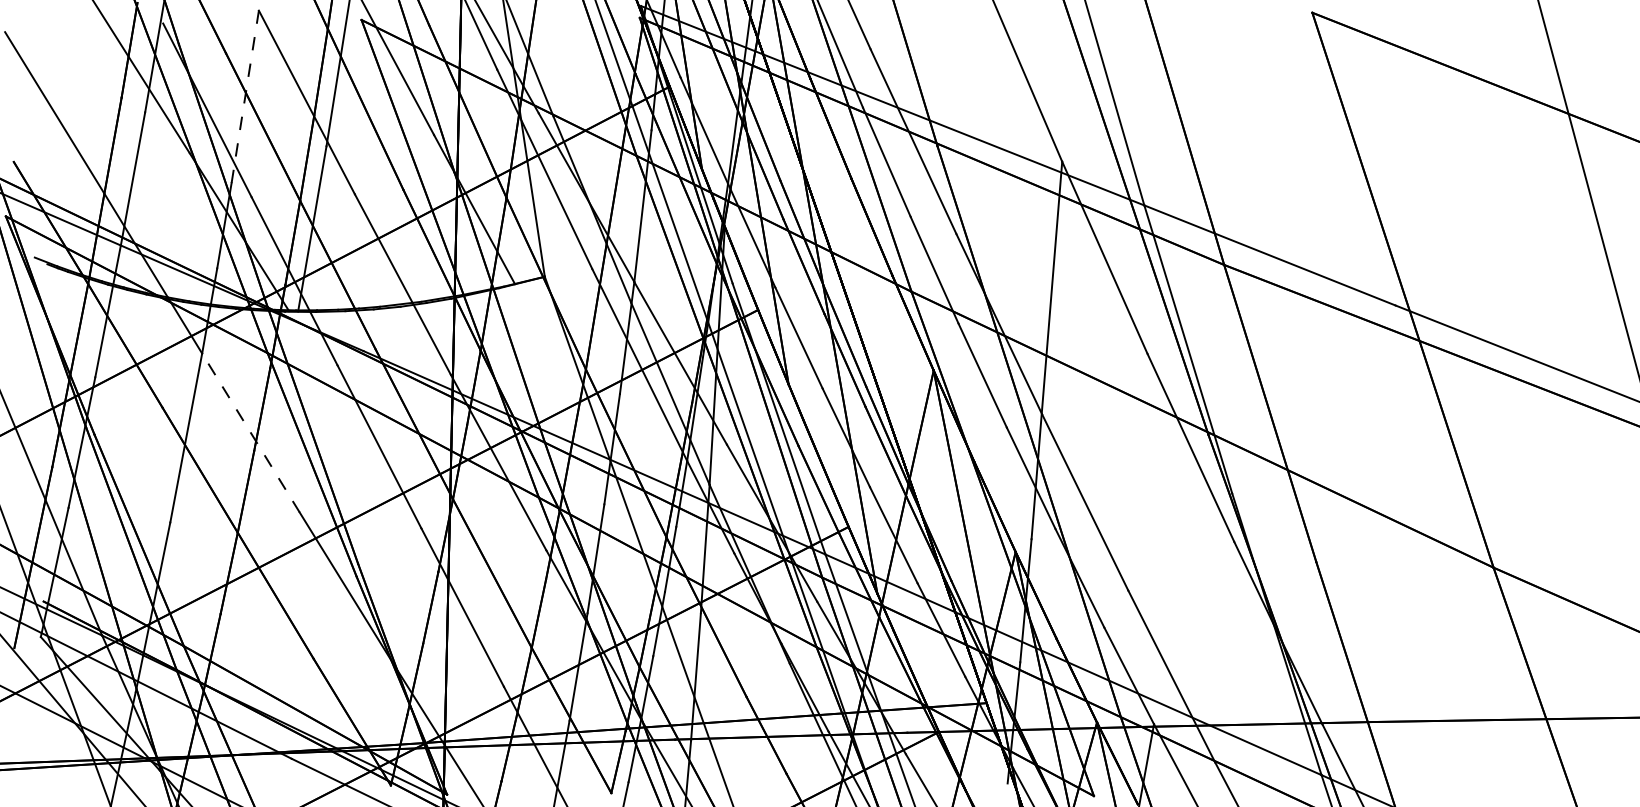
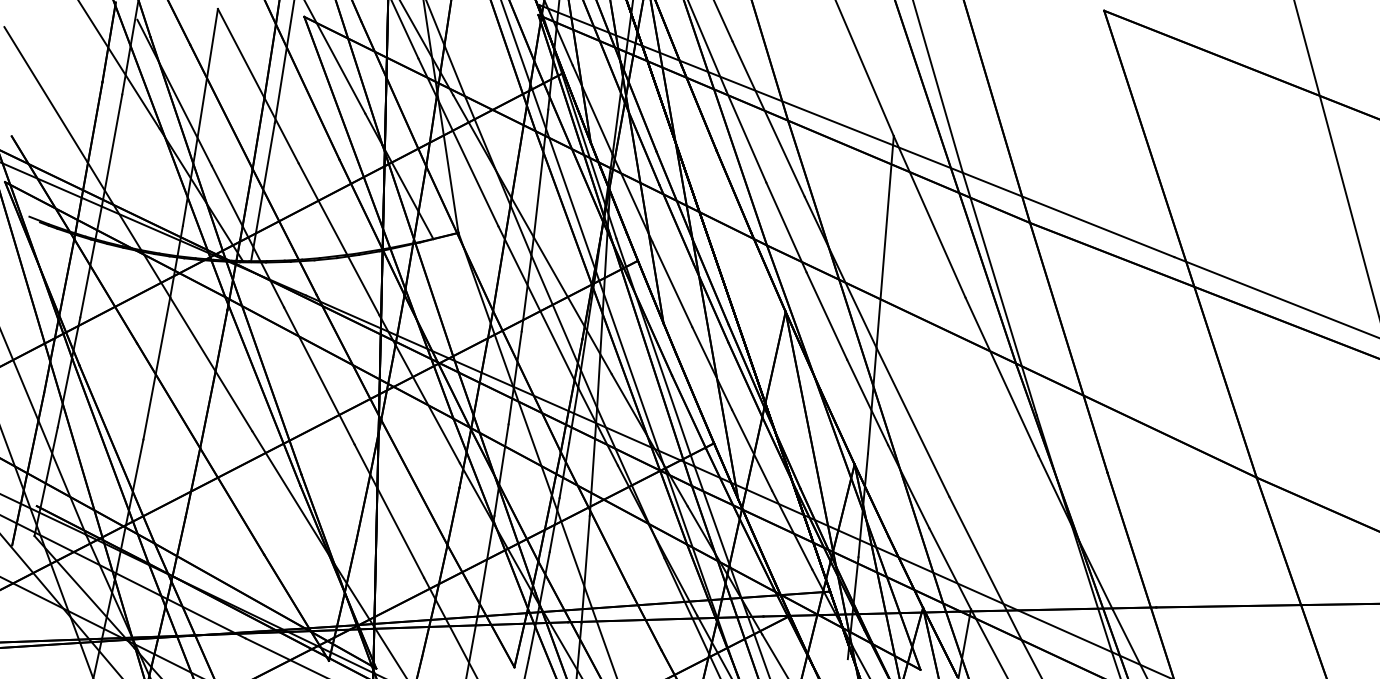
line: (245, 96) -> (206, 81), dashed -> solid
line: (250, 432) -> (210, 363), dashed -> solid

